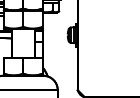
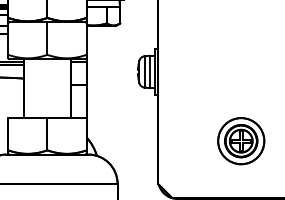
part: (118, 68) -> (241, 139), added

